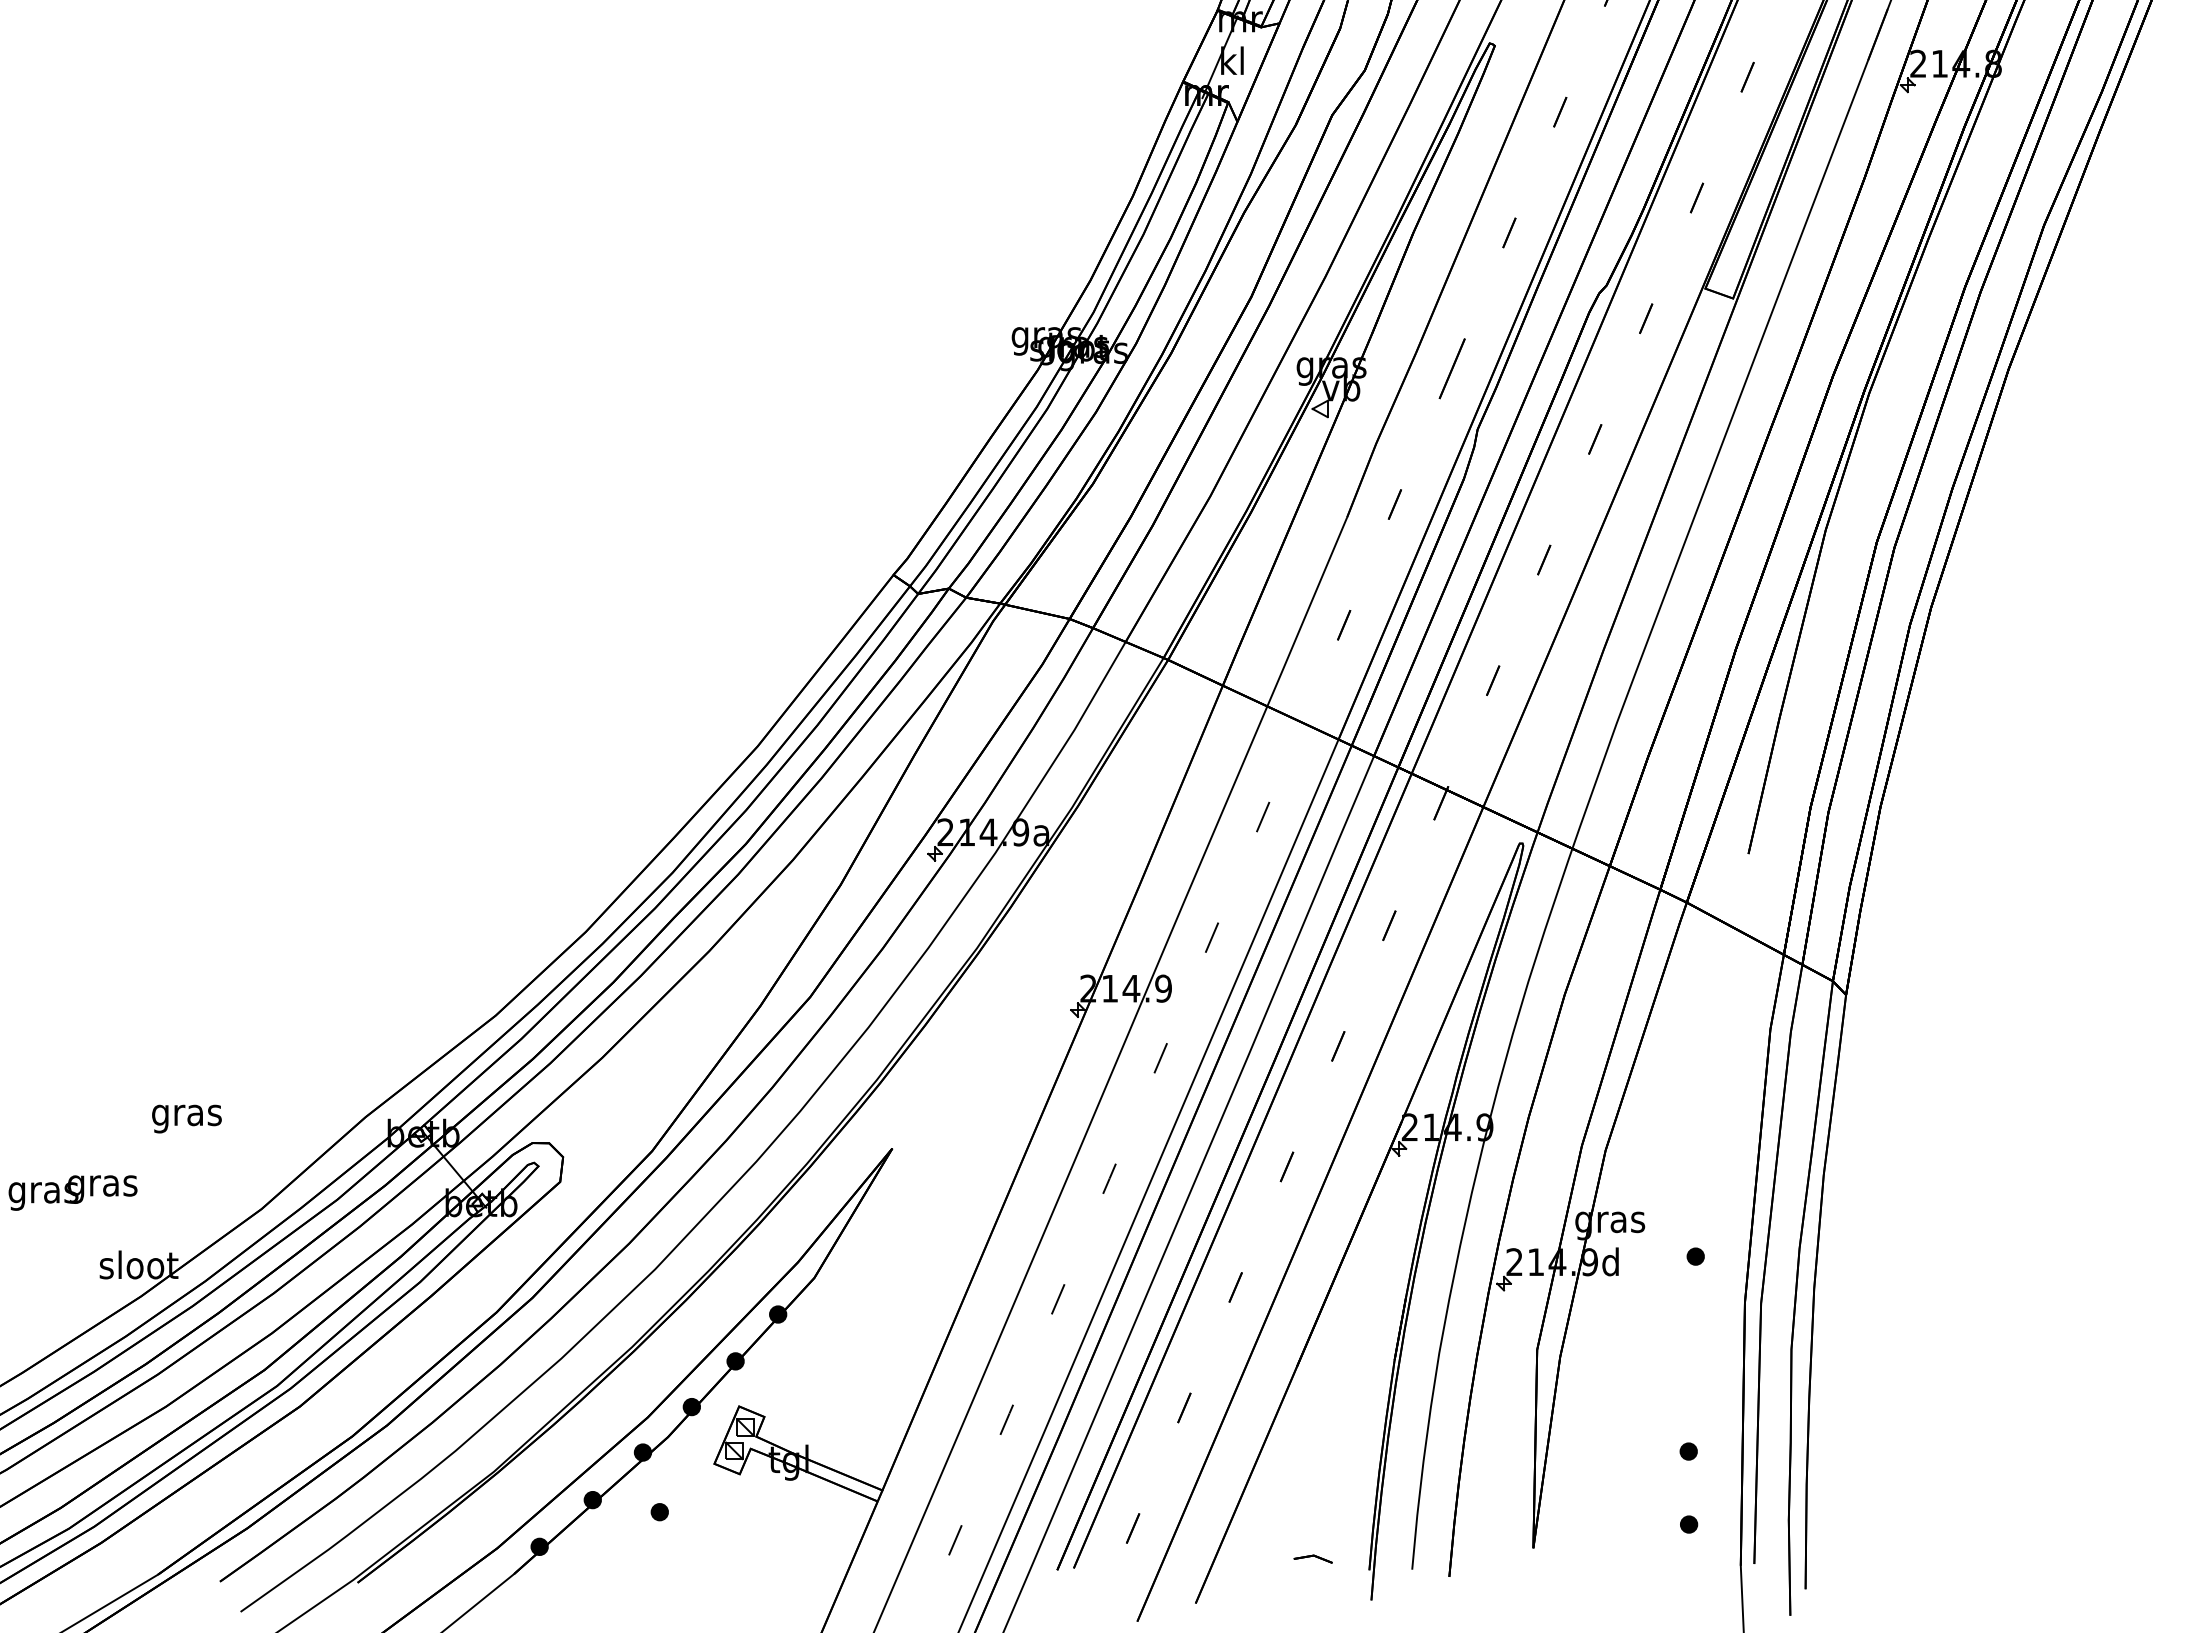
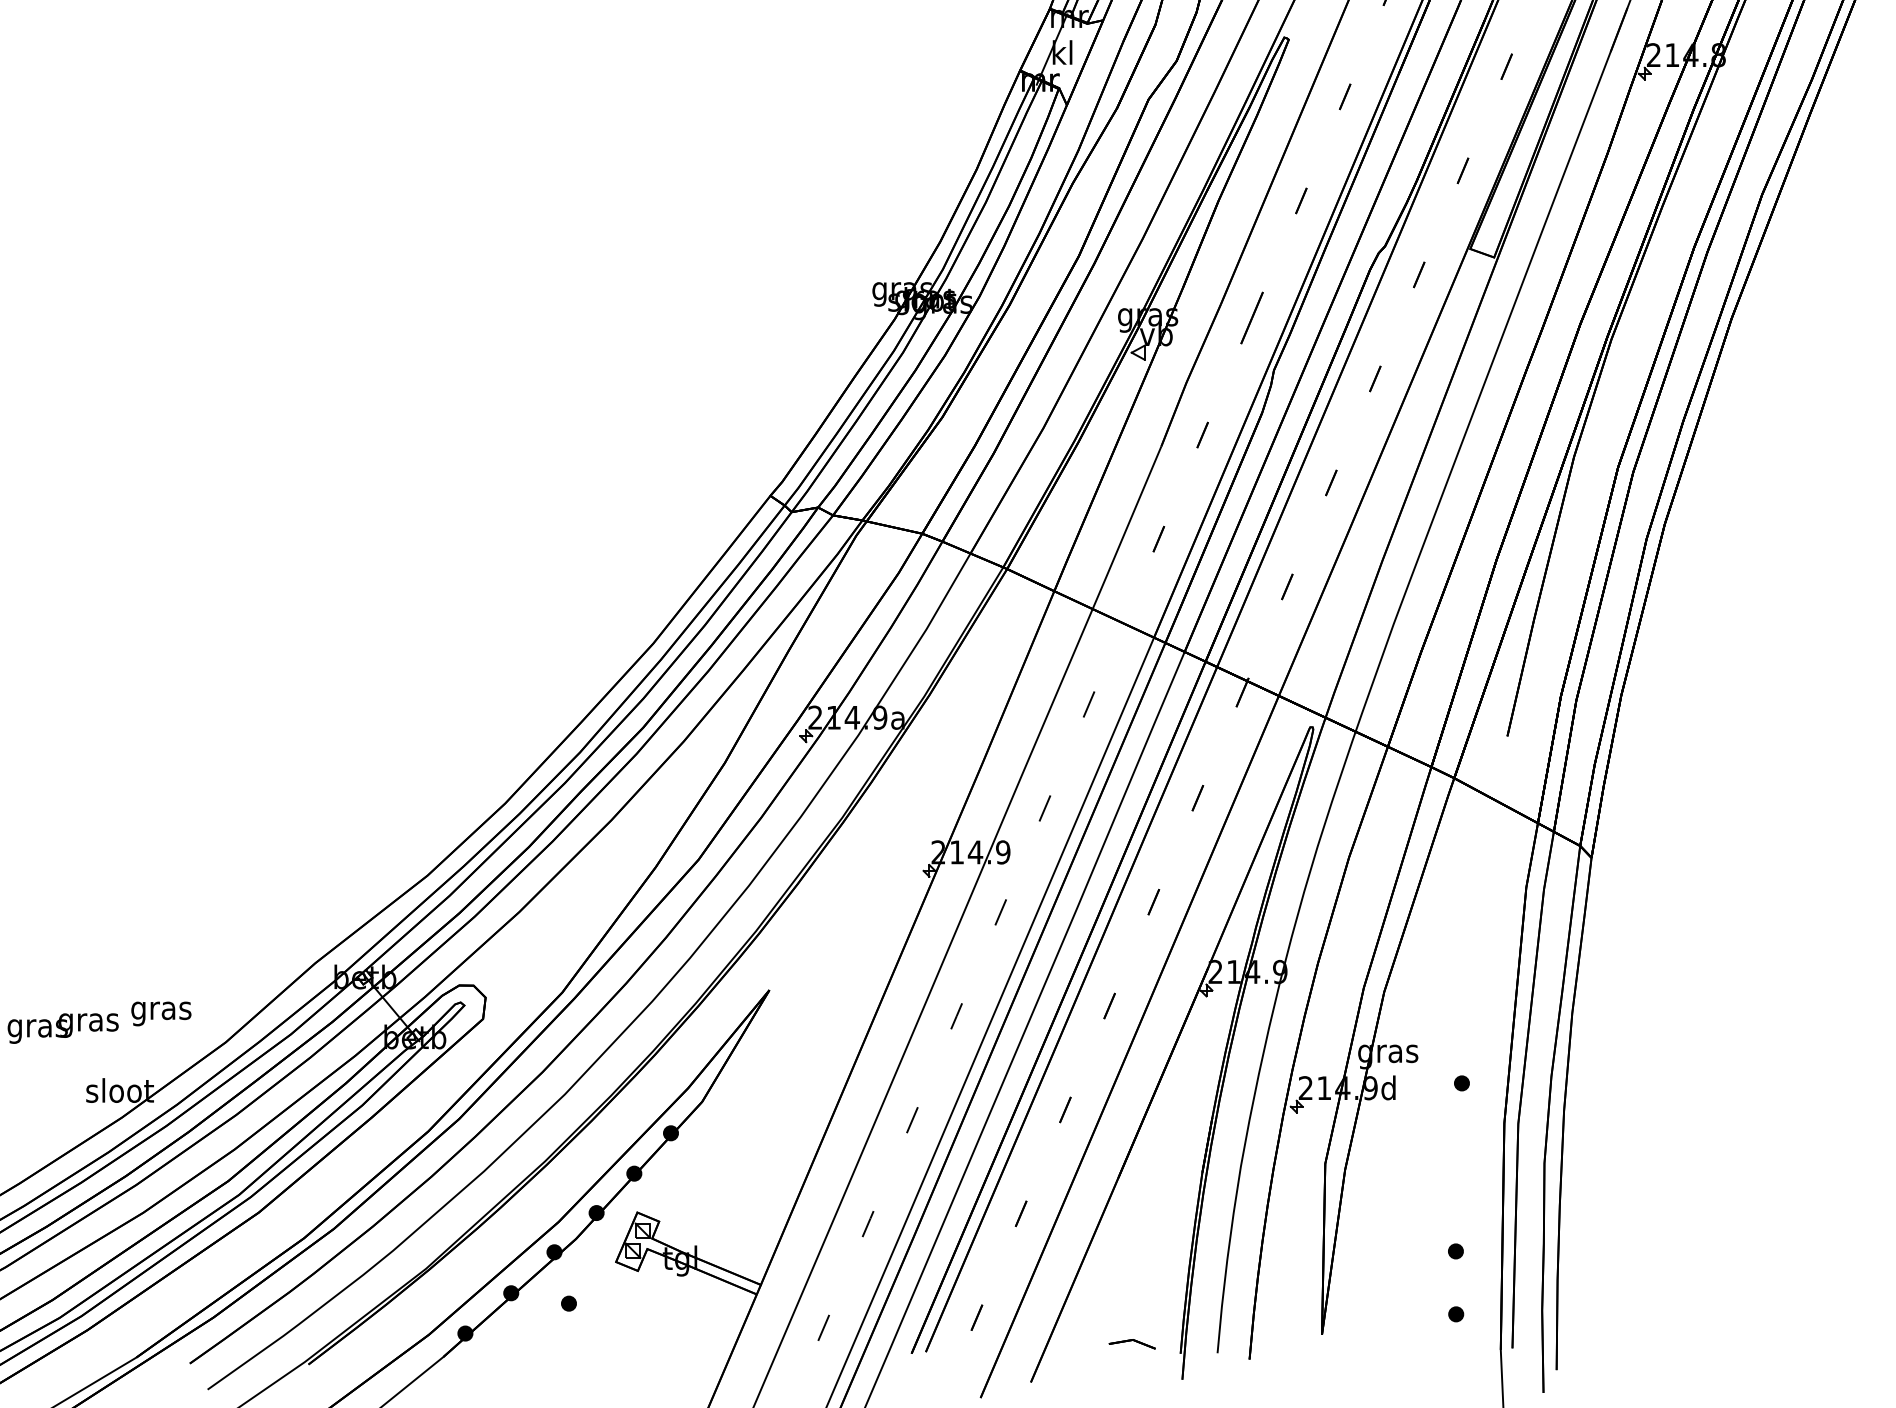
text: (186, 1118) -> (160, 1013), moved
part: (1312, 1558) -> (1131, 1343), size x1.4

